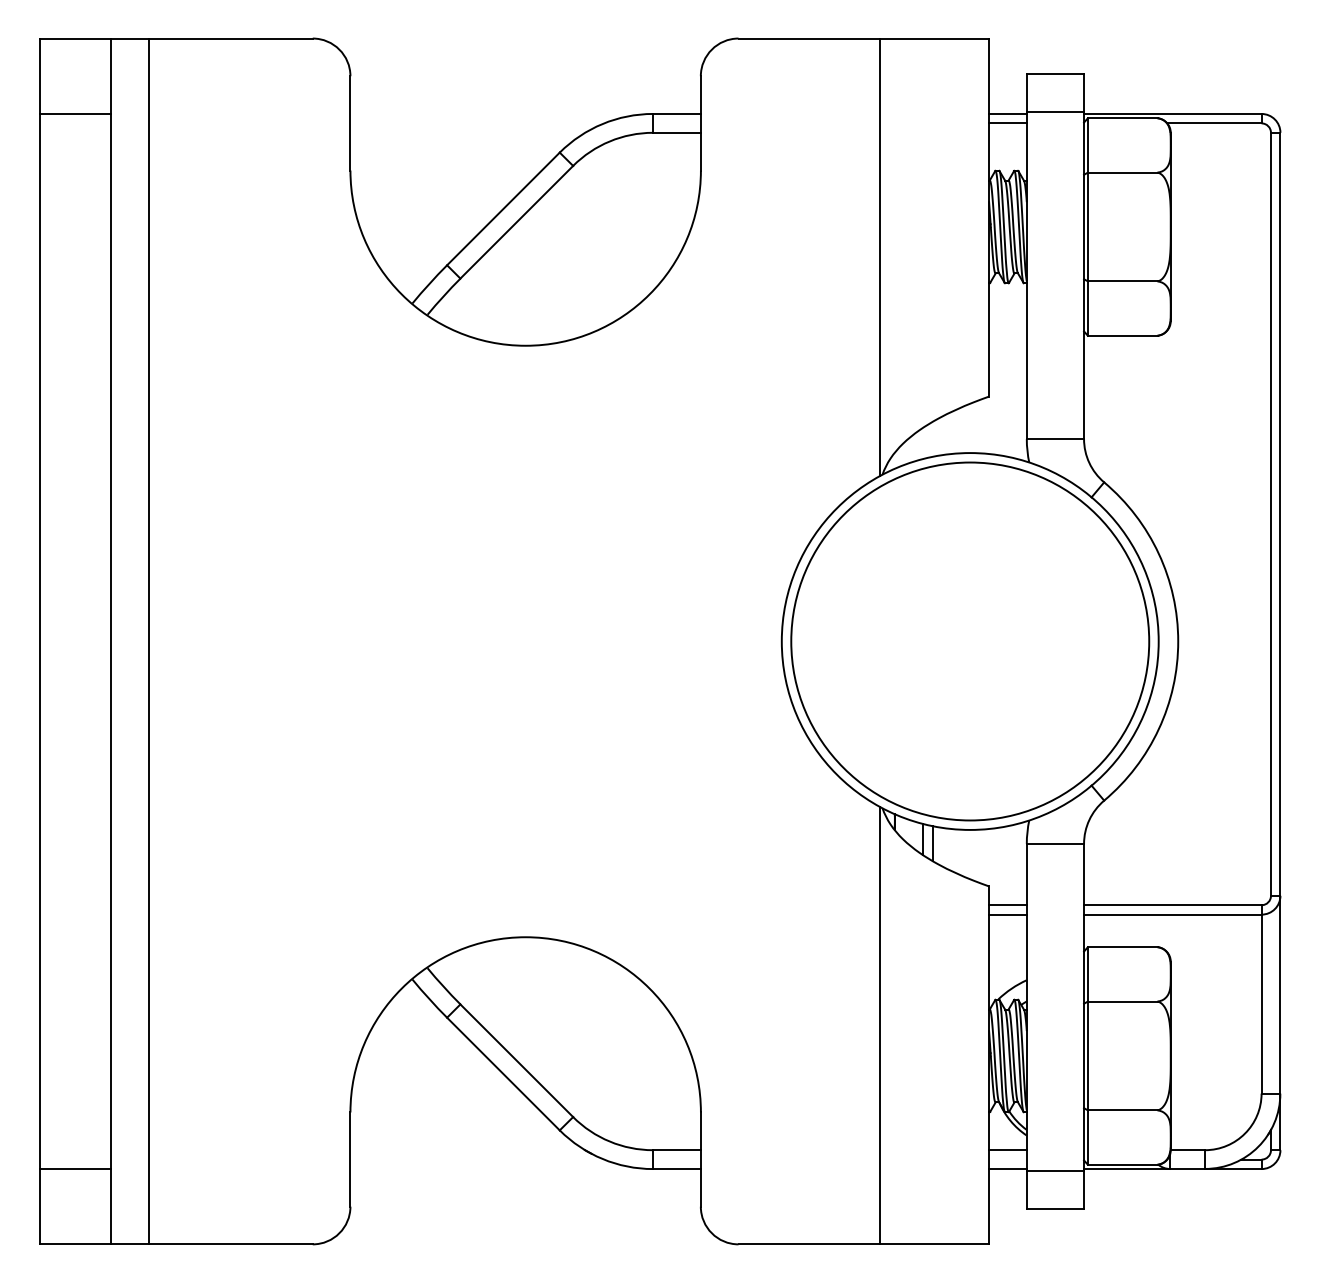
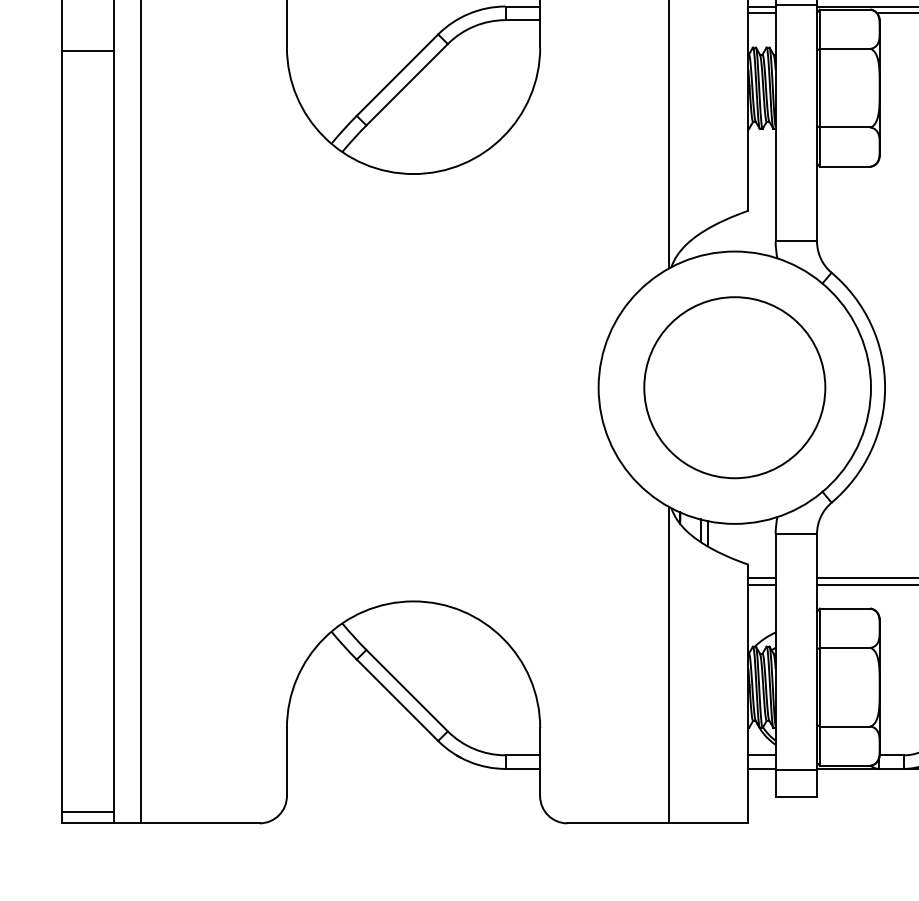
line: (75, 113) -> (88, 50), moved
circle: (970, 641) -> (734, 387), size x0.7
line: (75, 1169) -> (88, 811), moved

